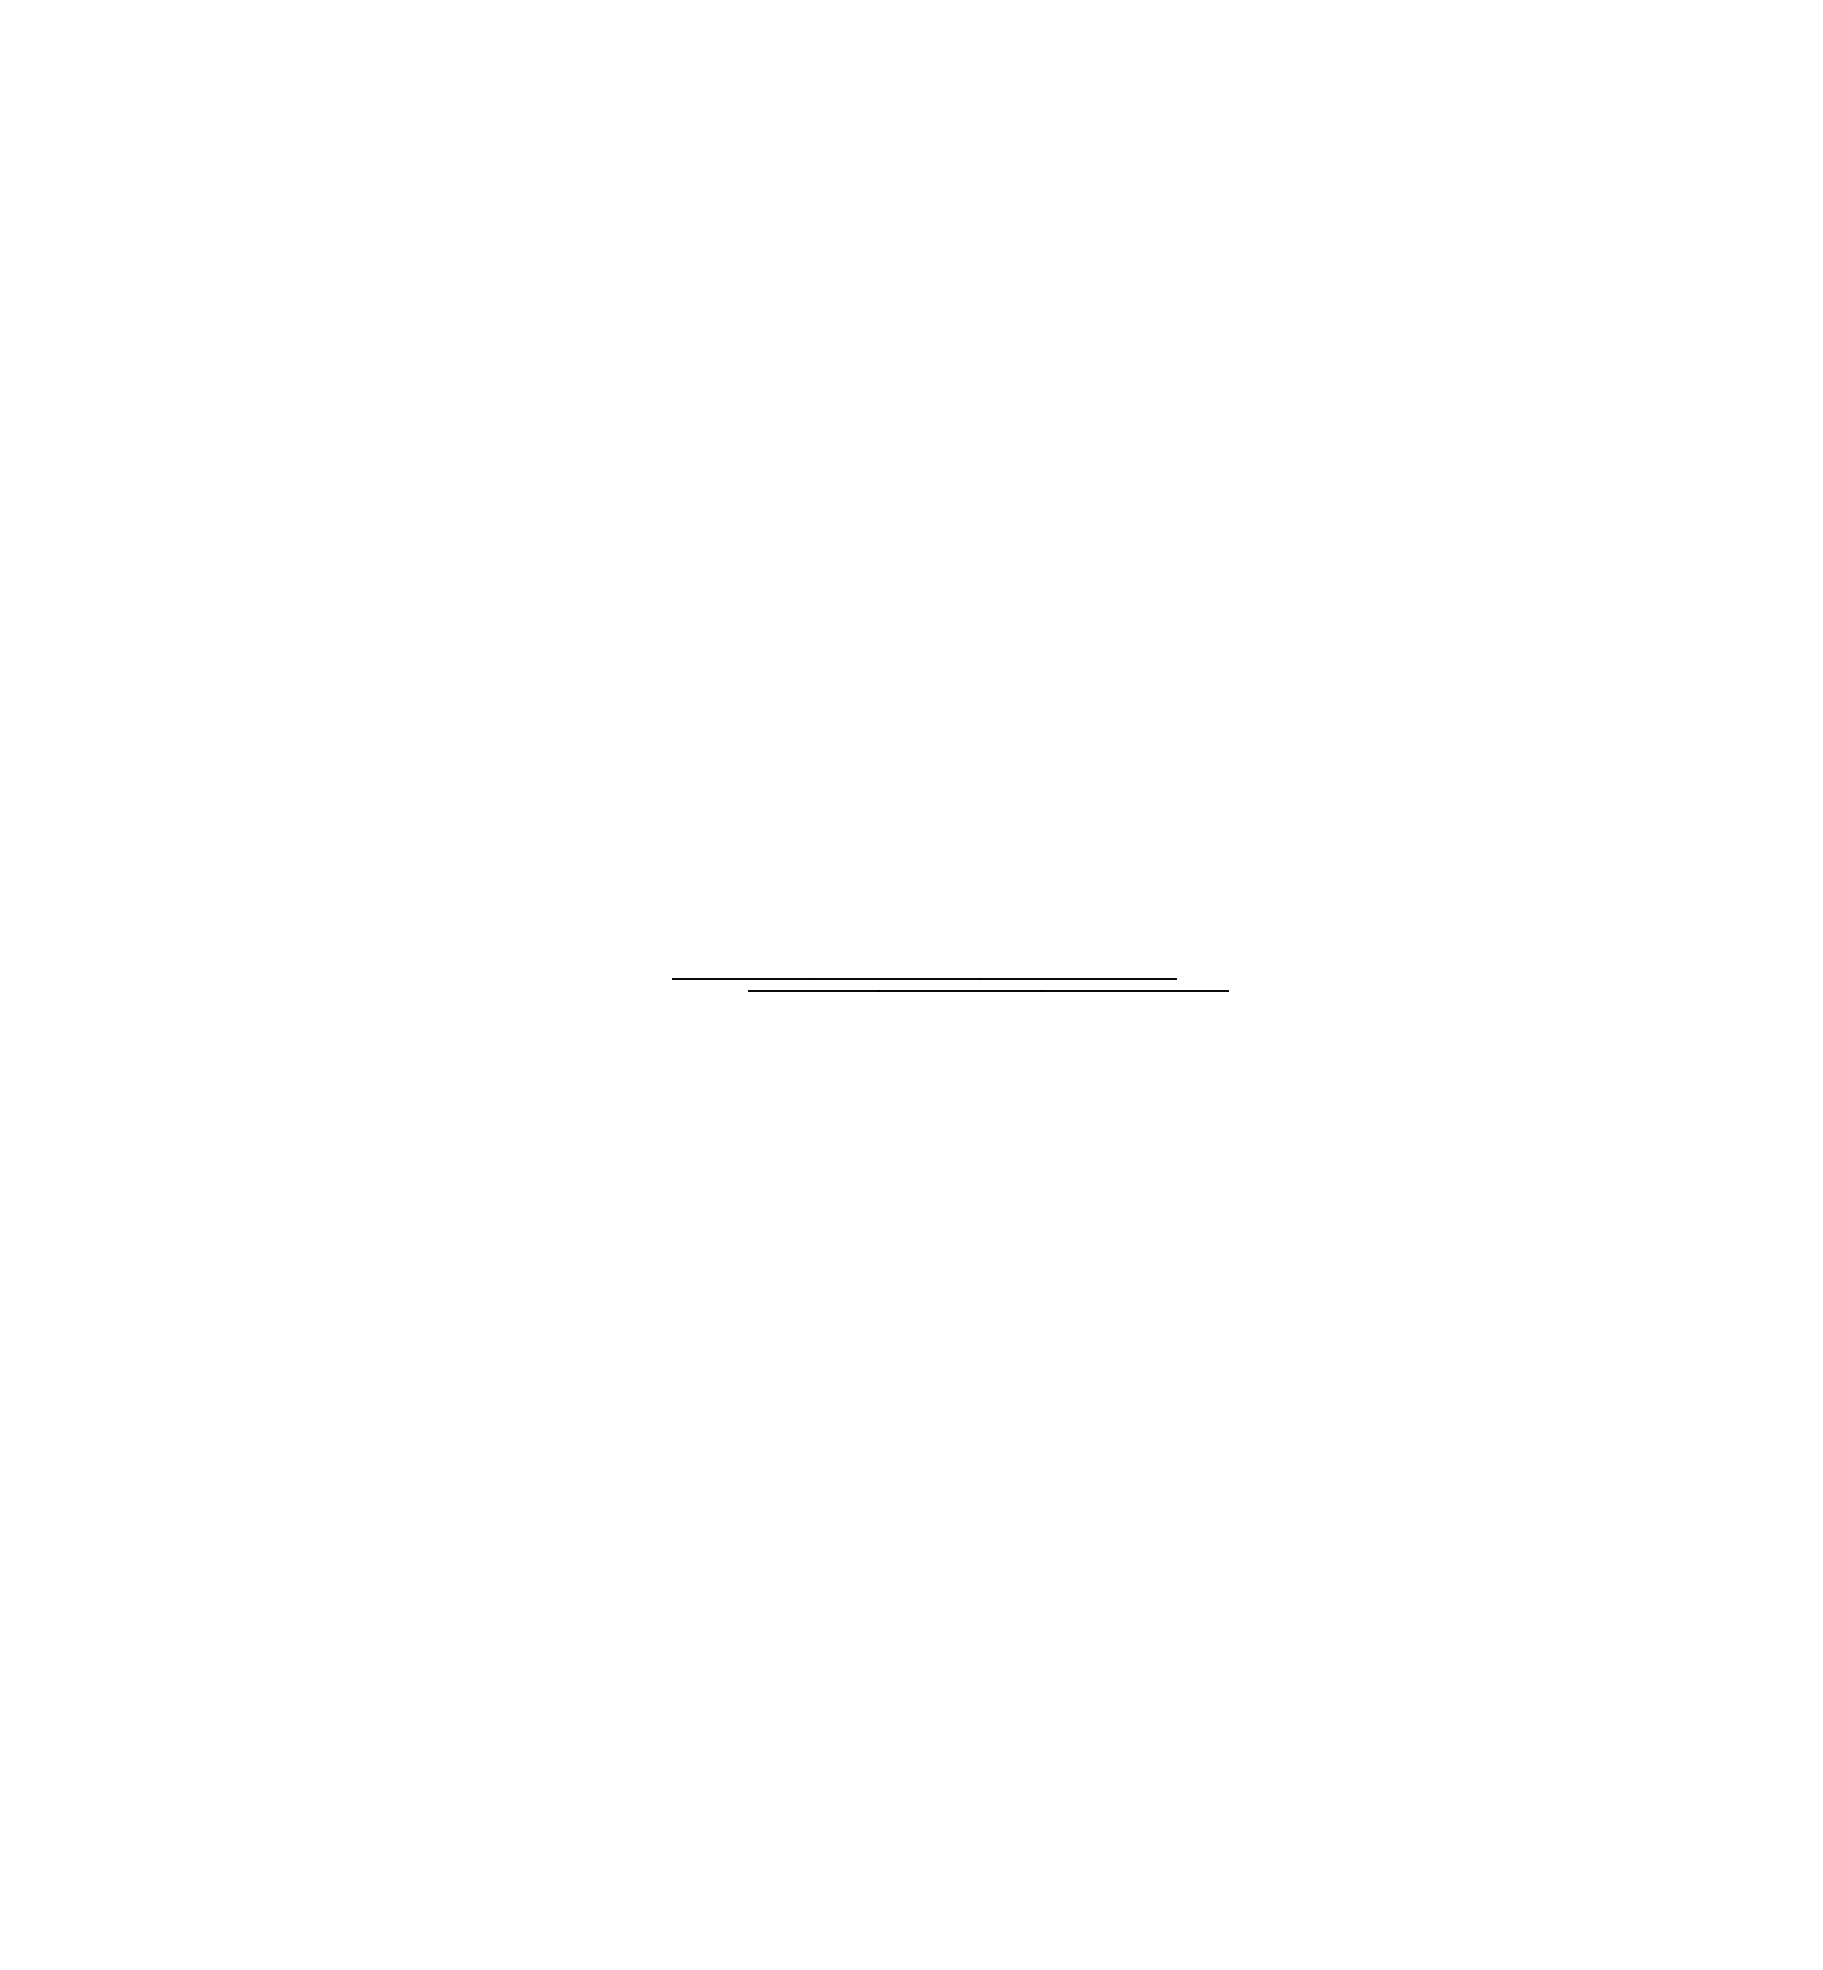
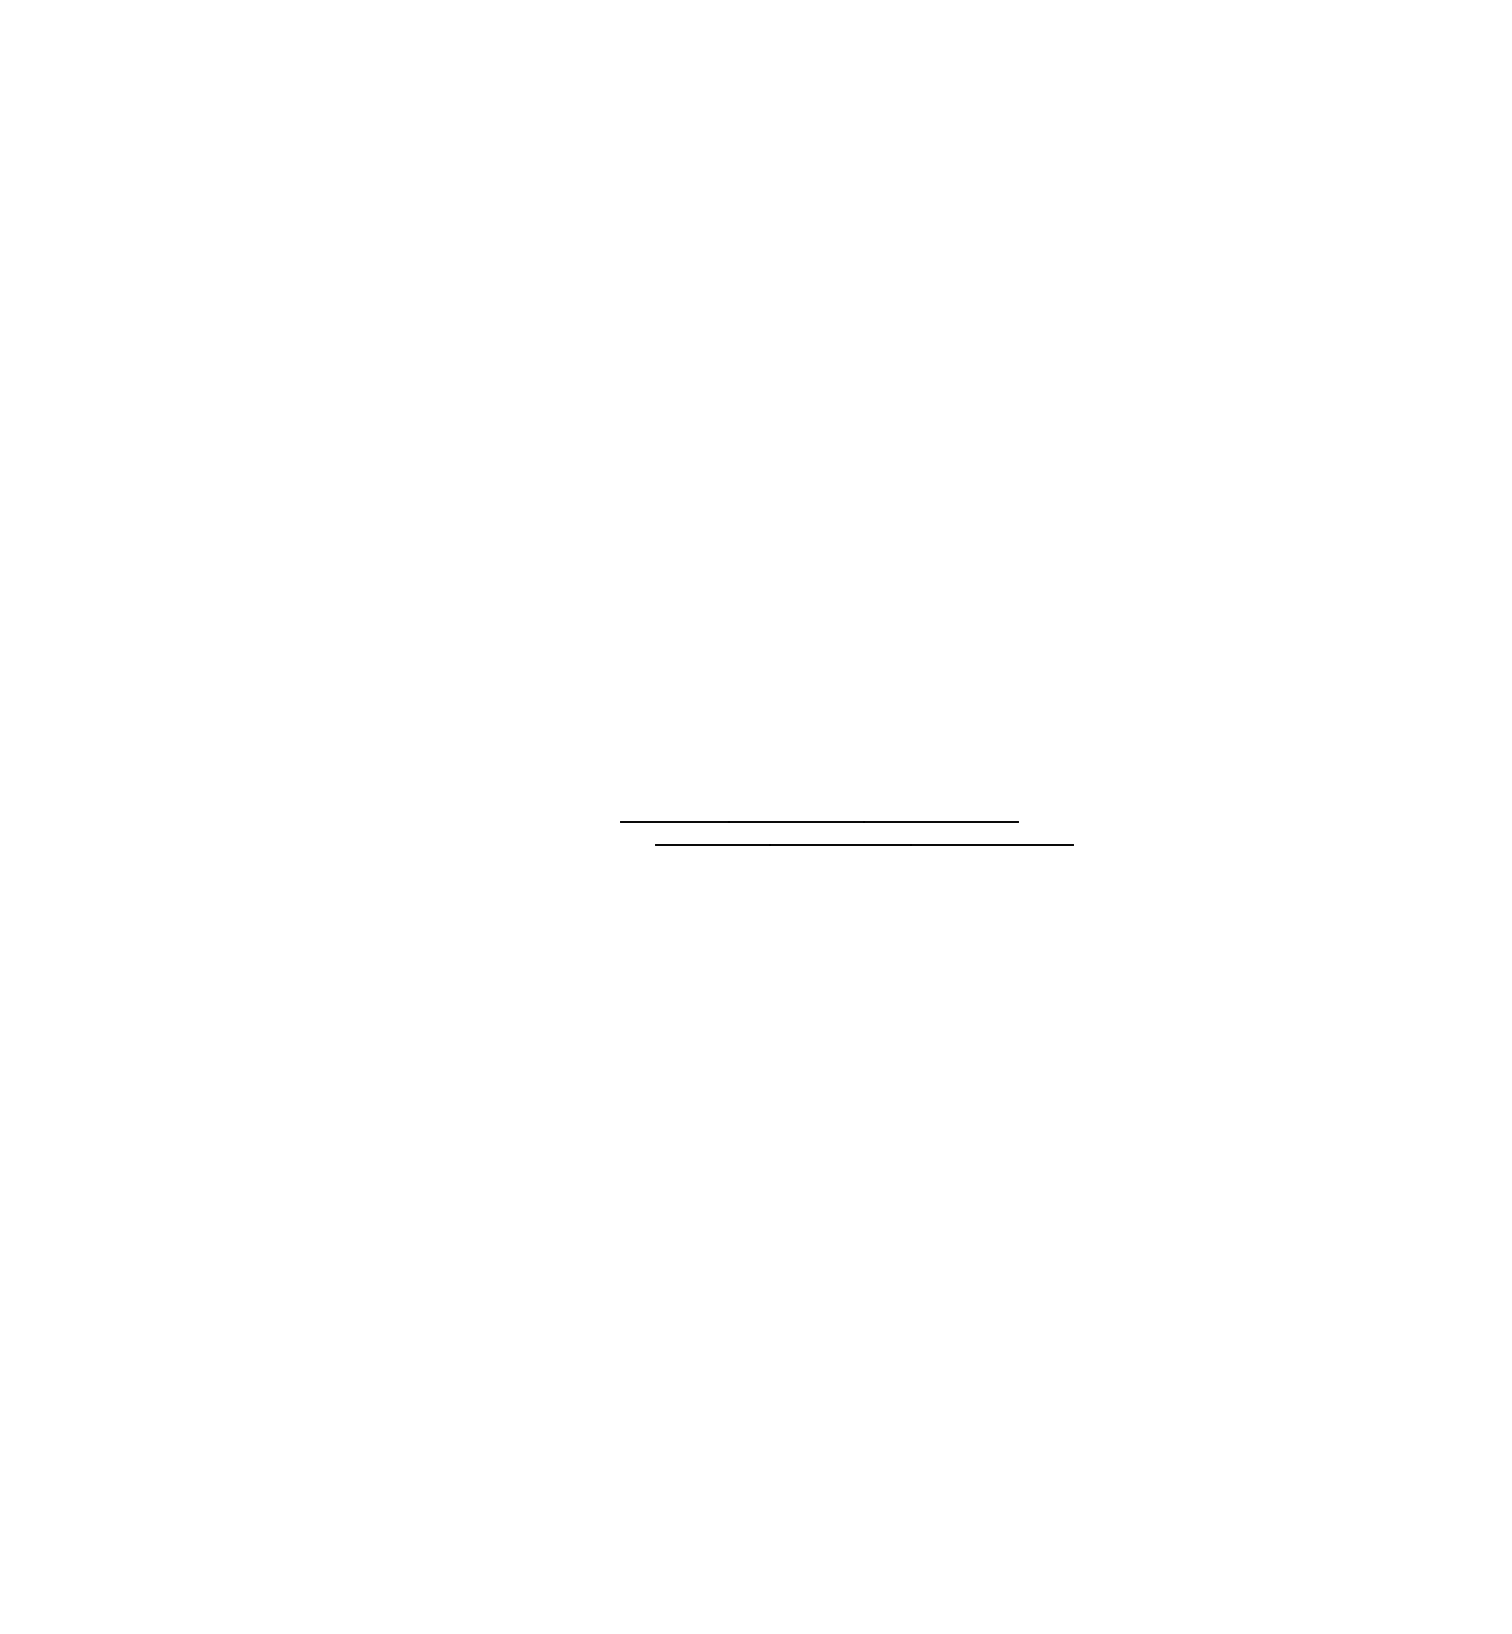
line: (924, 978) -> (864, 844), moved

